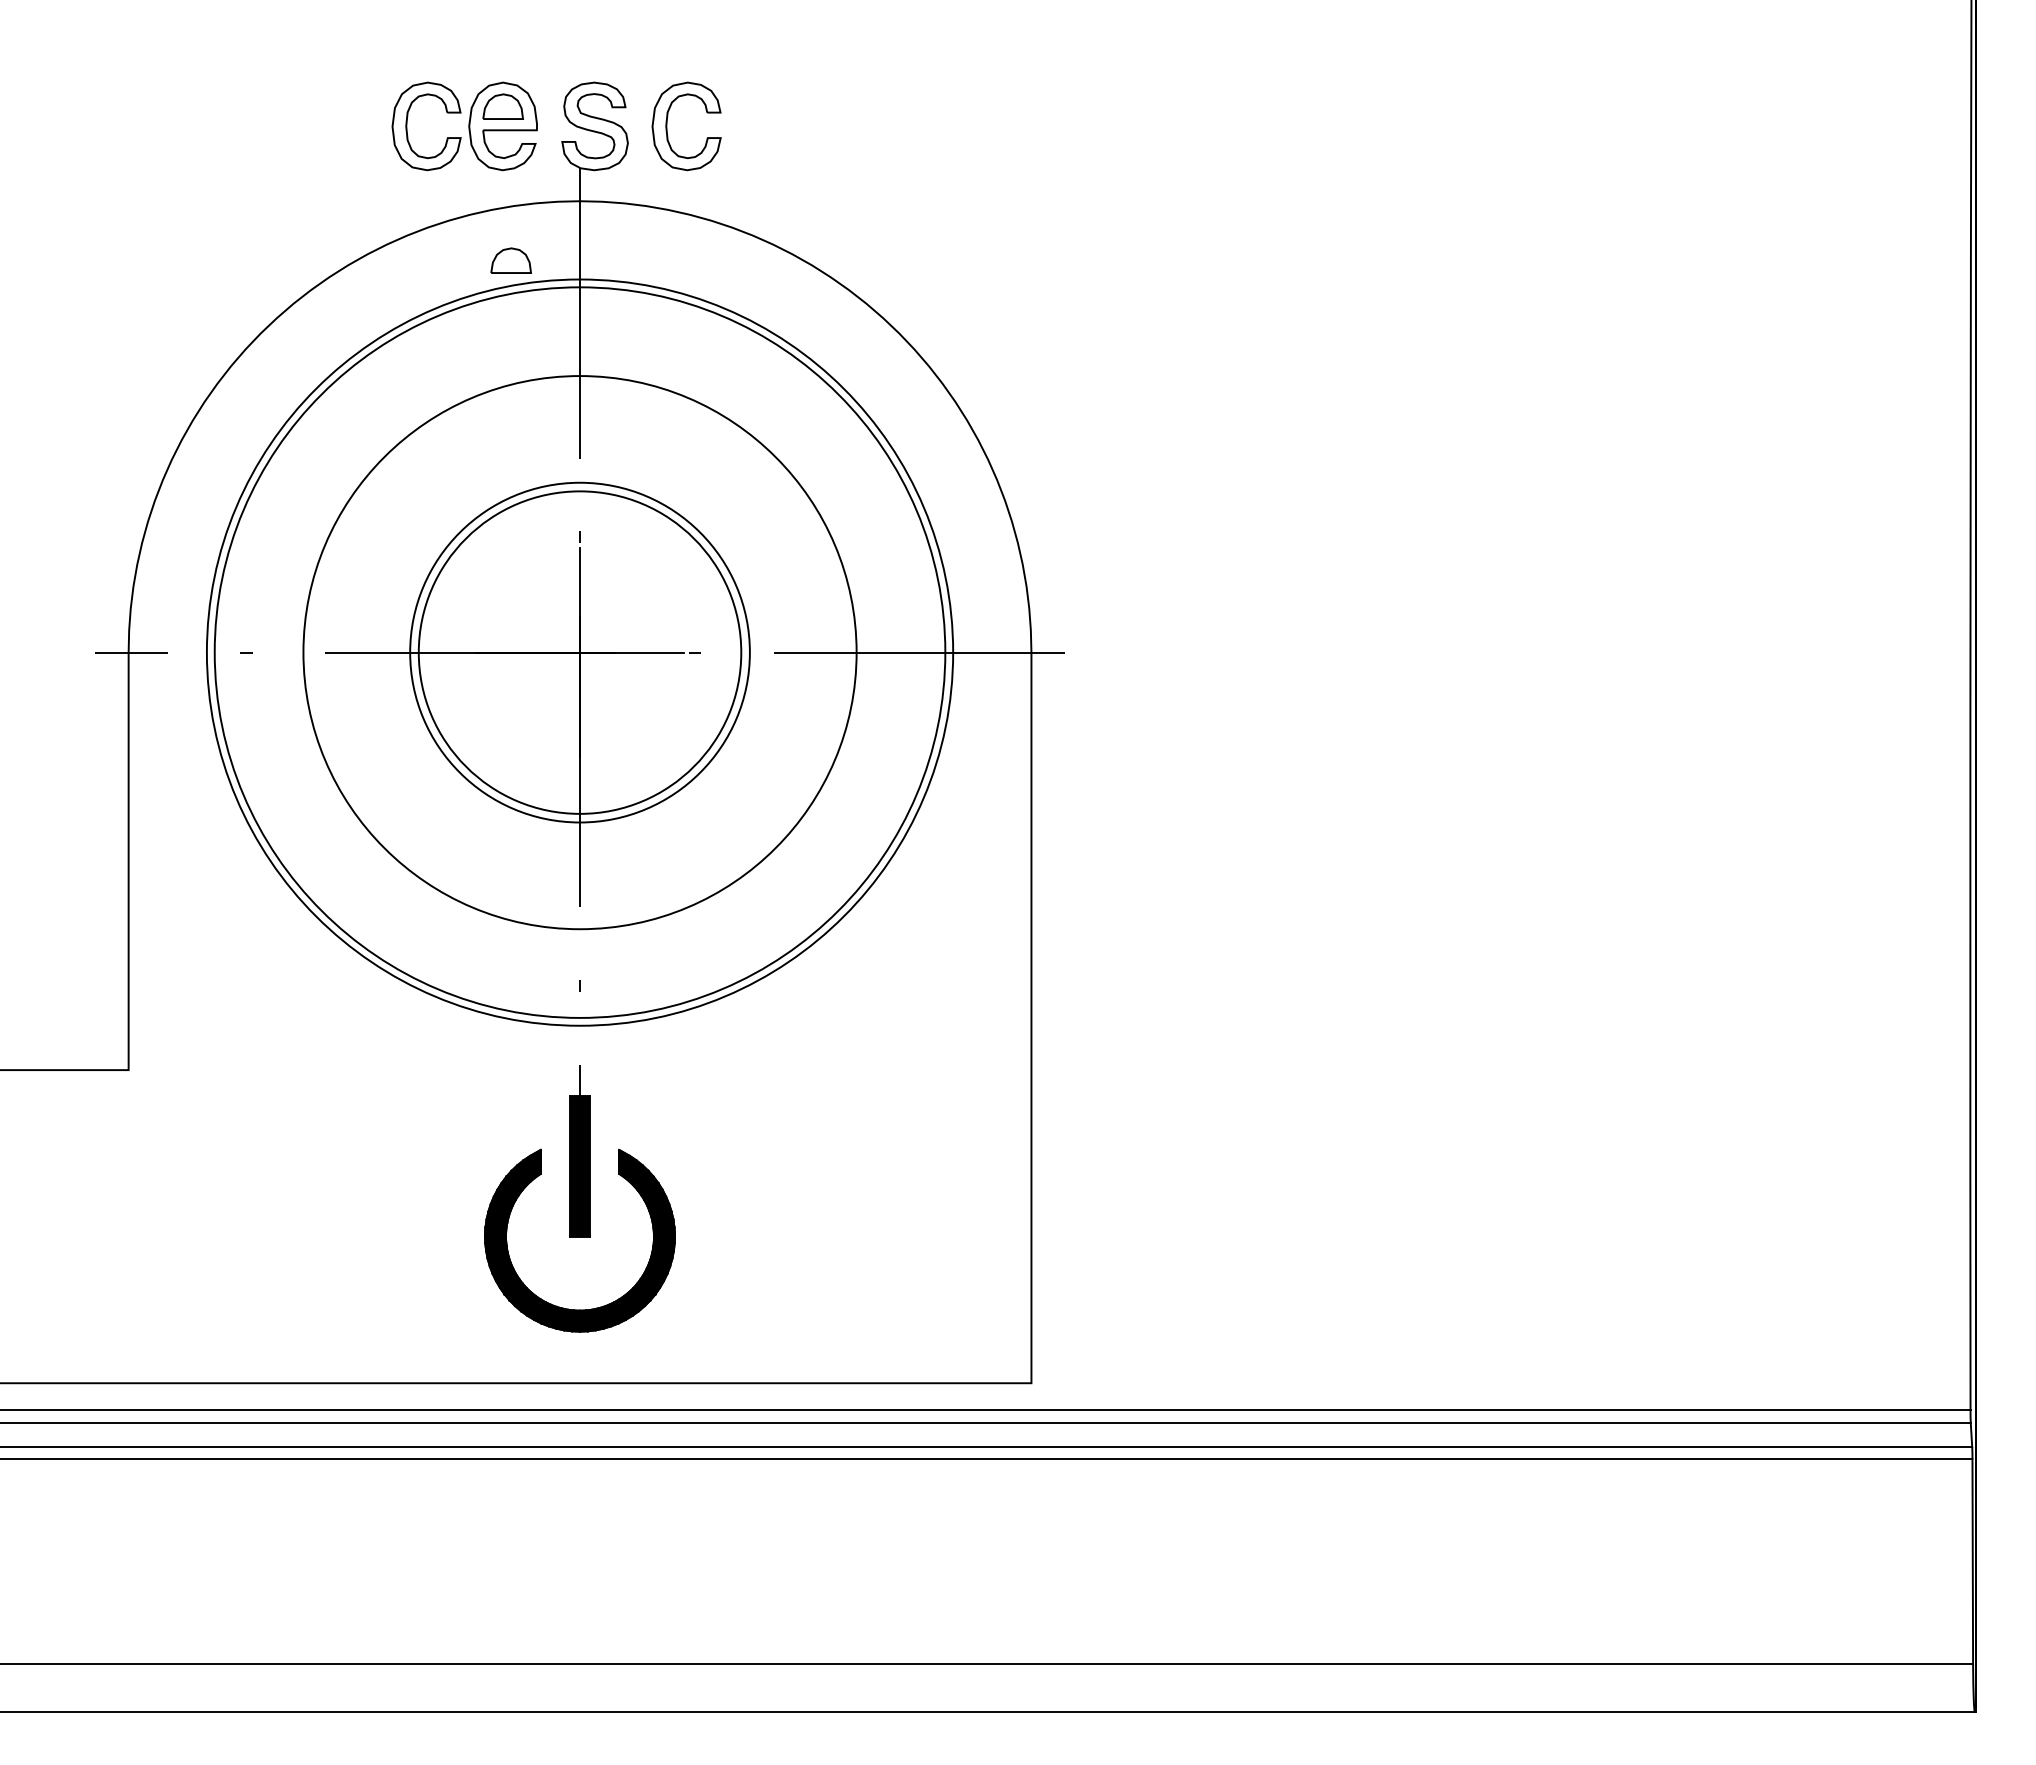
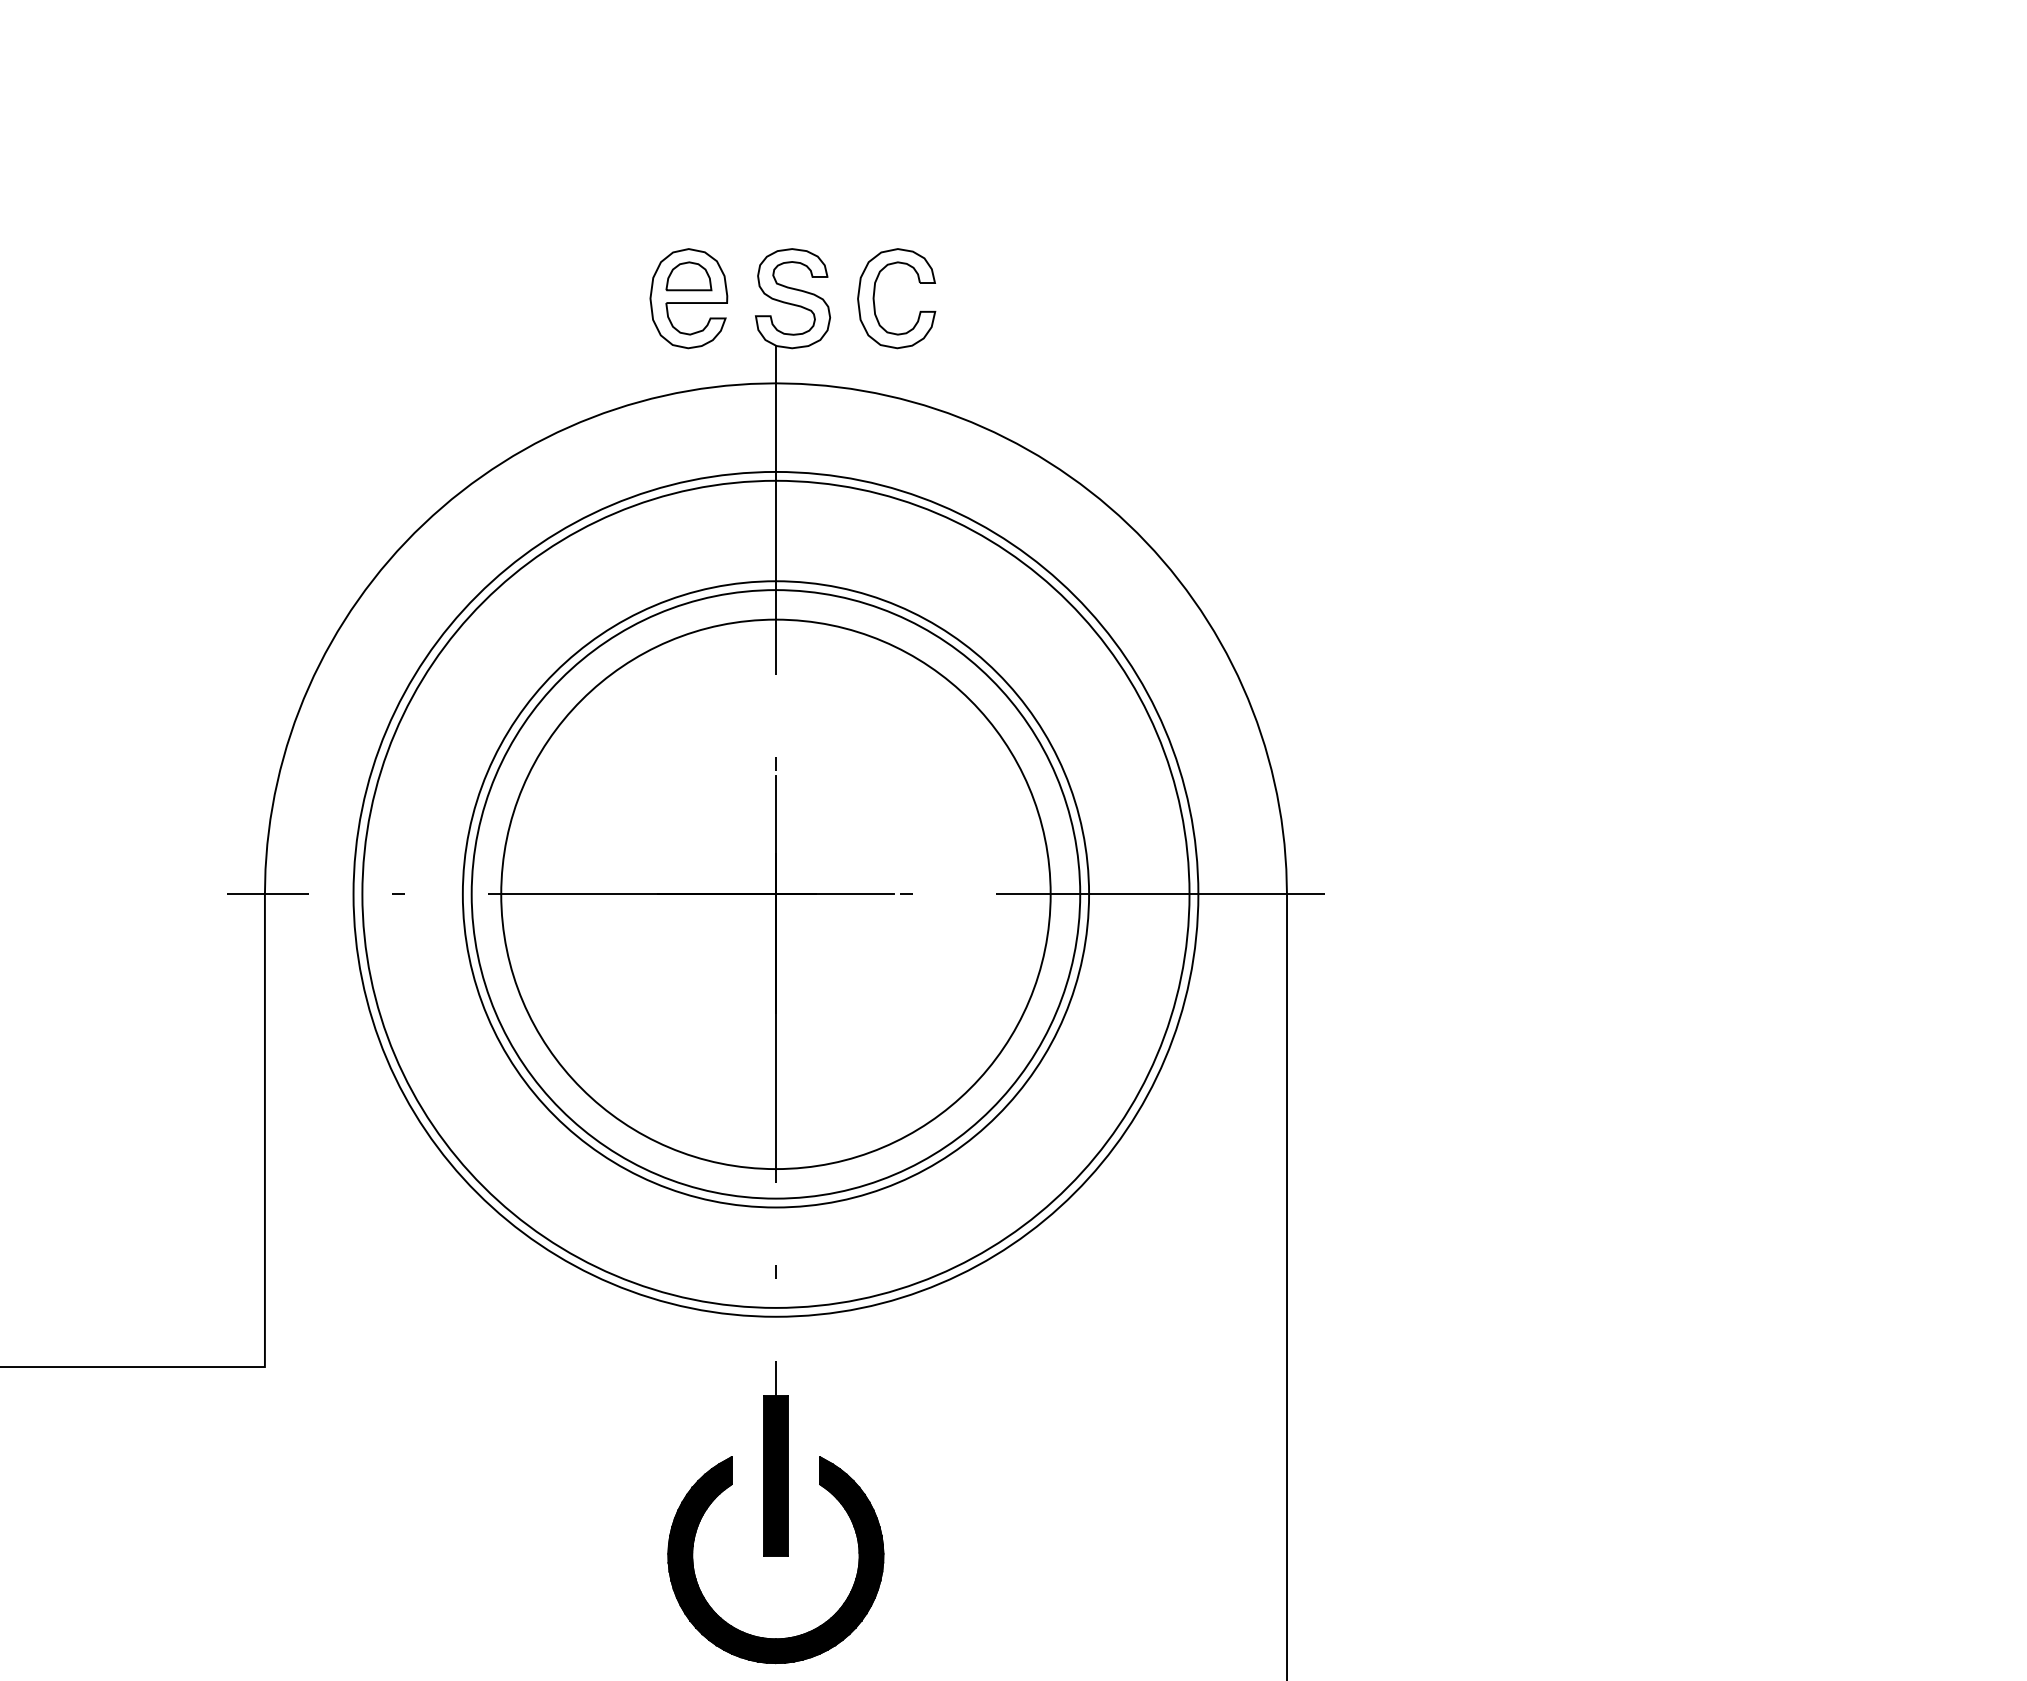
part: (407, 126) -> (580, 298), removed
part: (510, 260) -> (697, 450), removed
circle: (579, 652) -> (775, 894), size x1.43
circle: (579, 652) -> (775, 894), size x1.67

